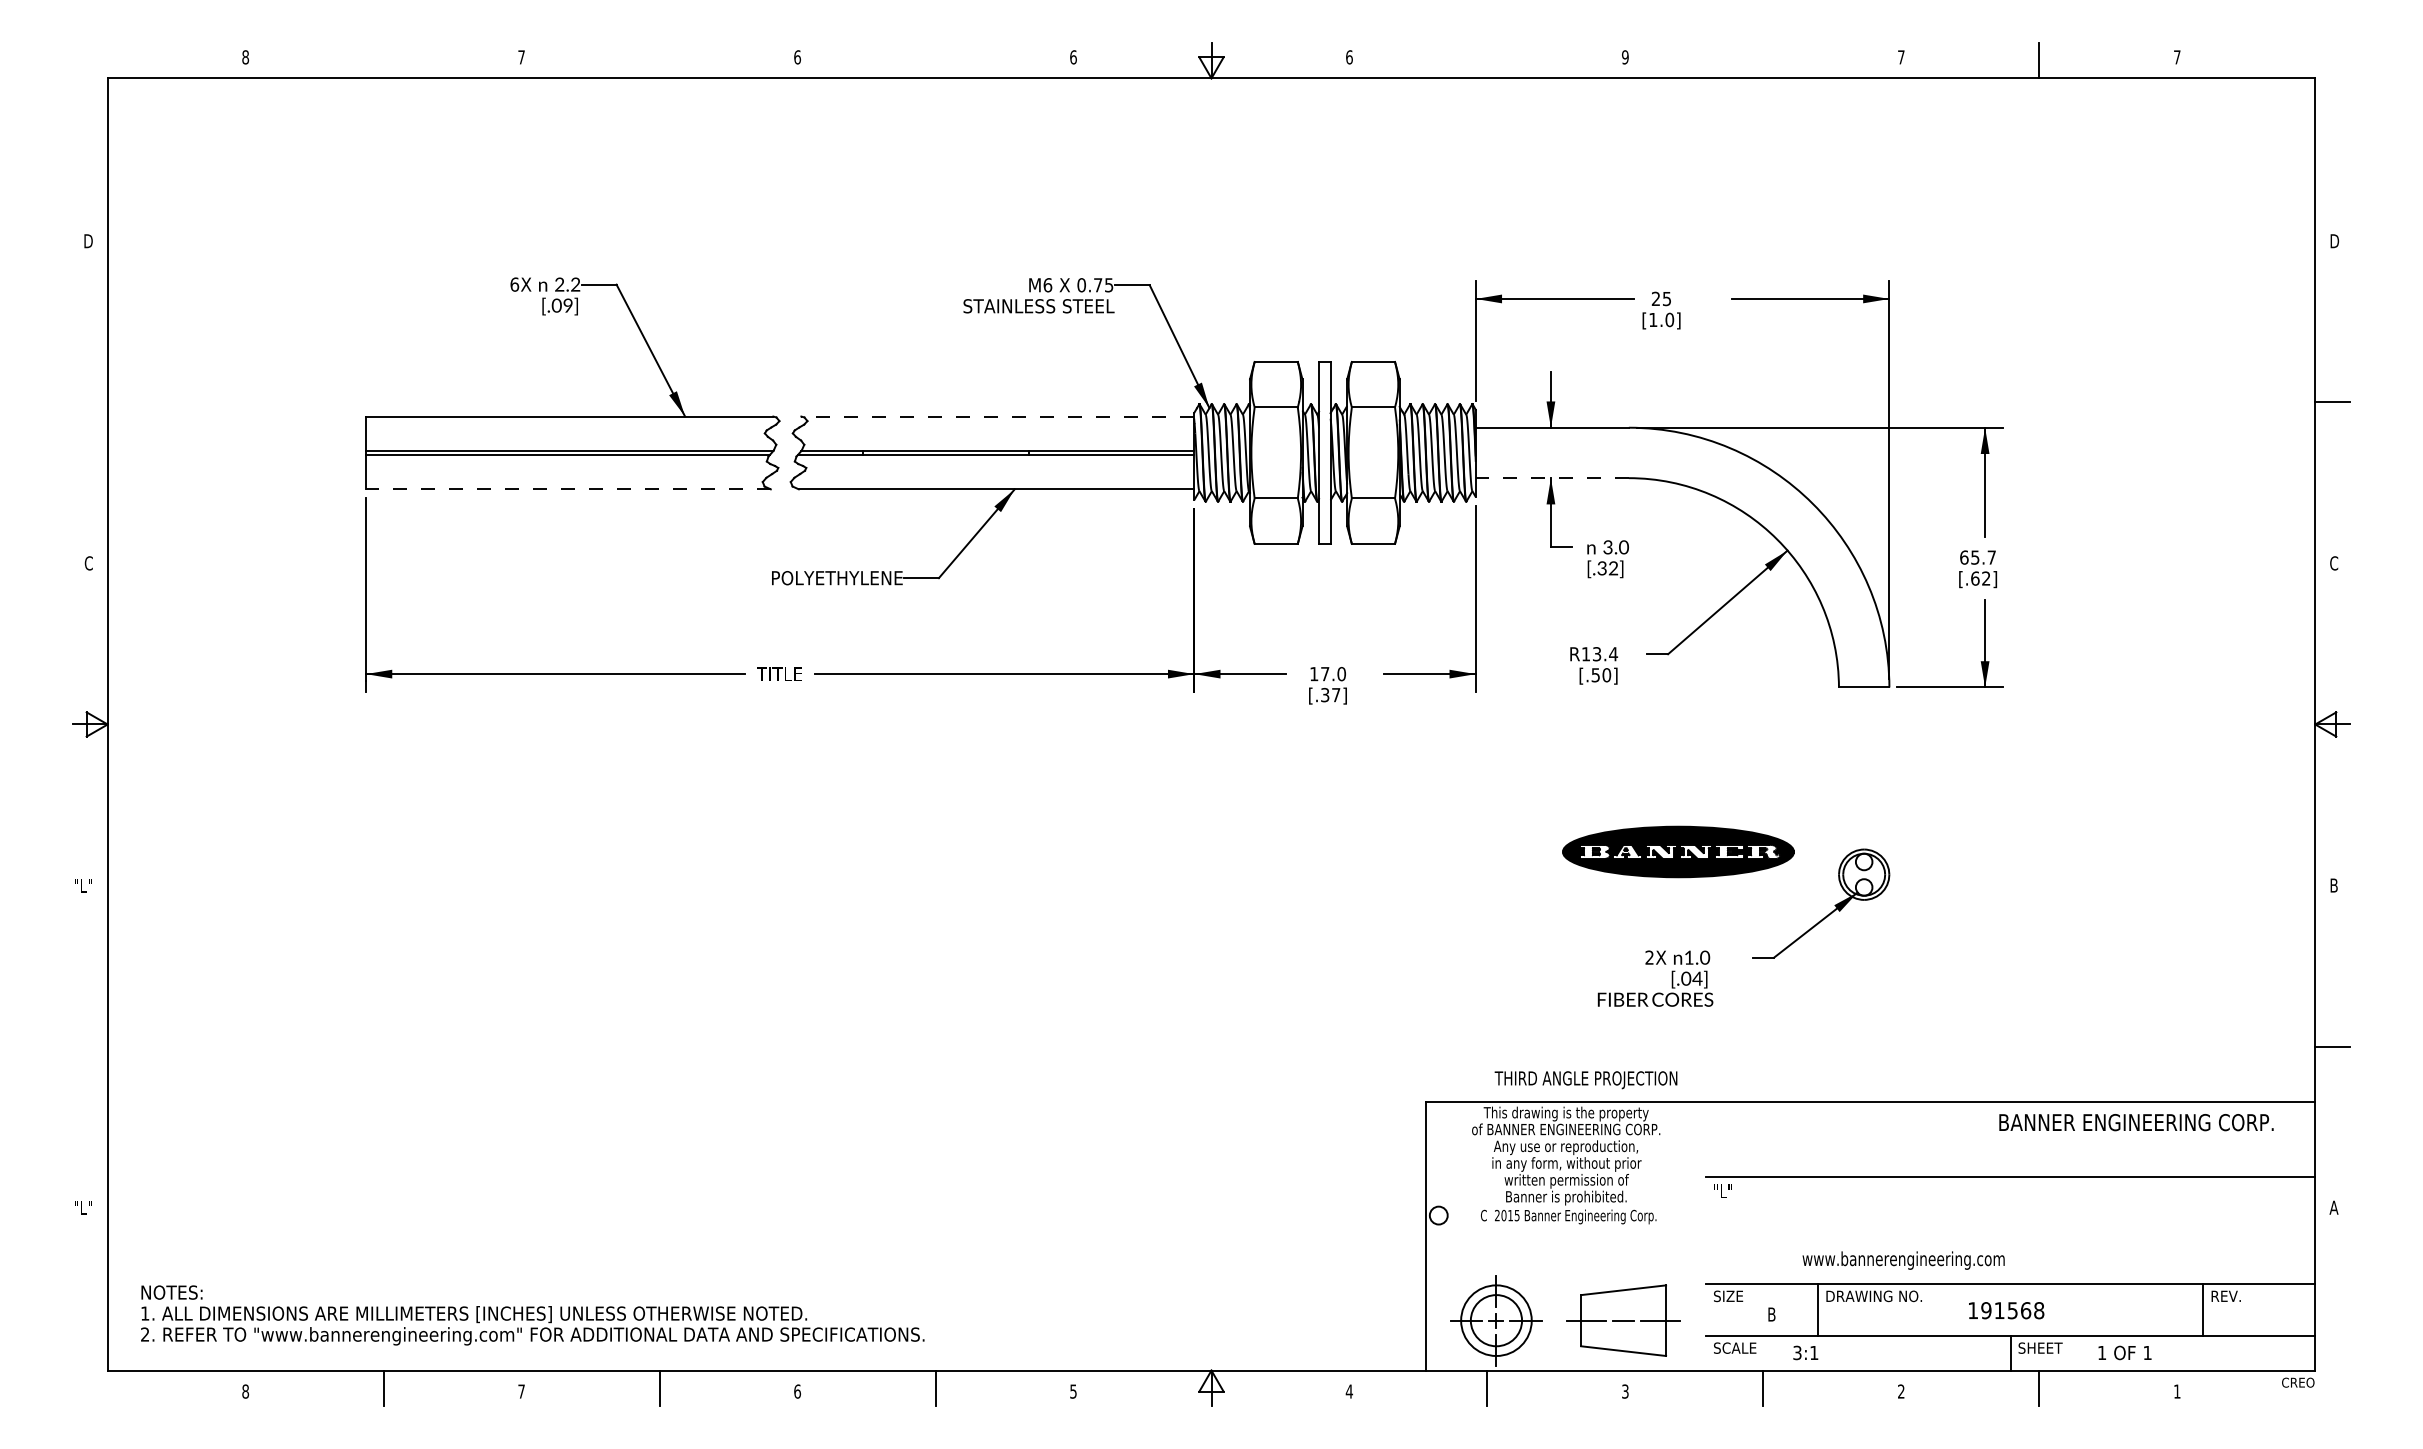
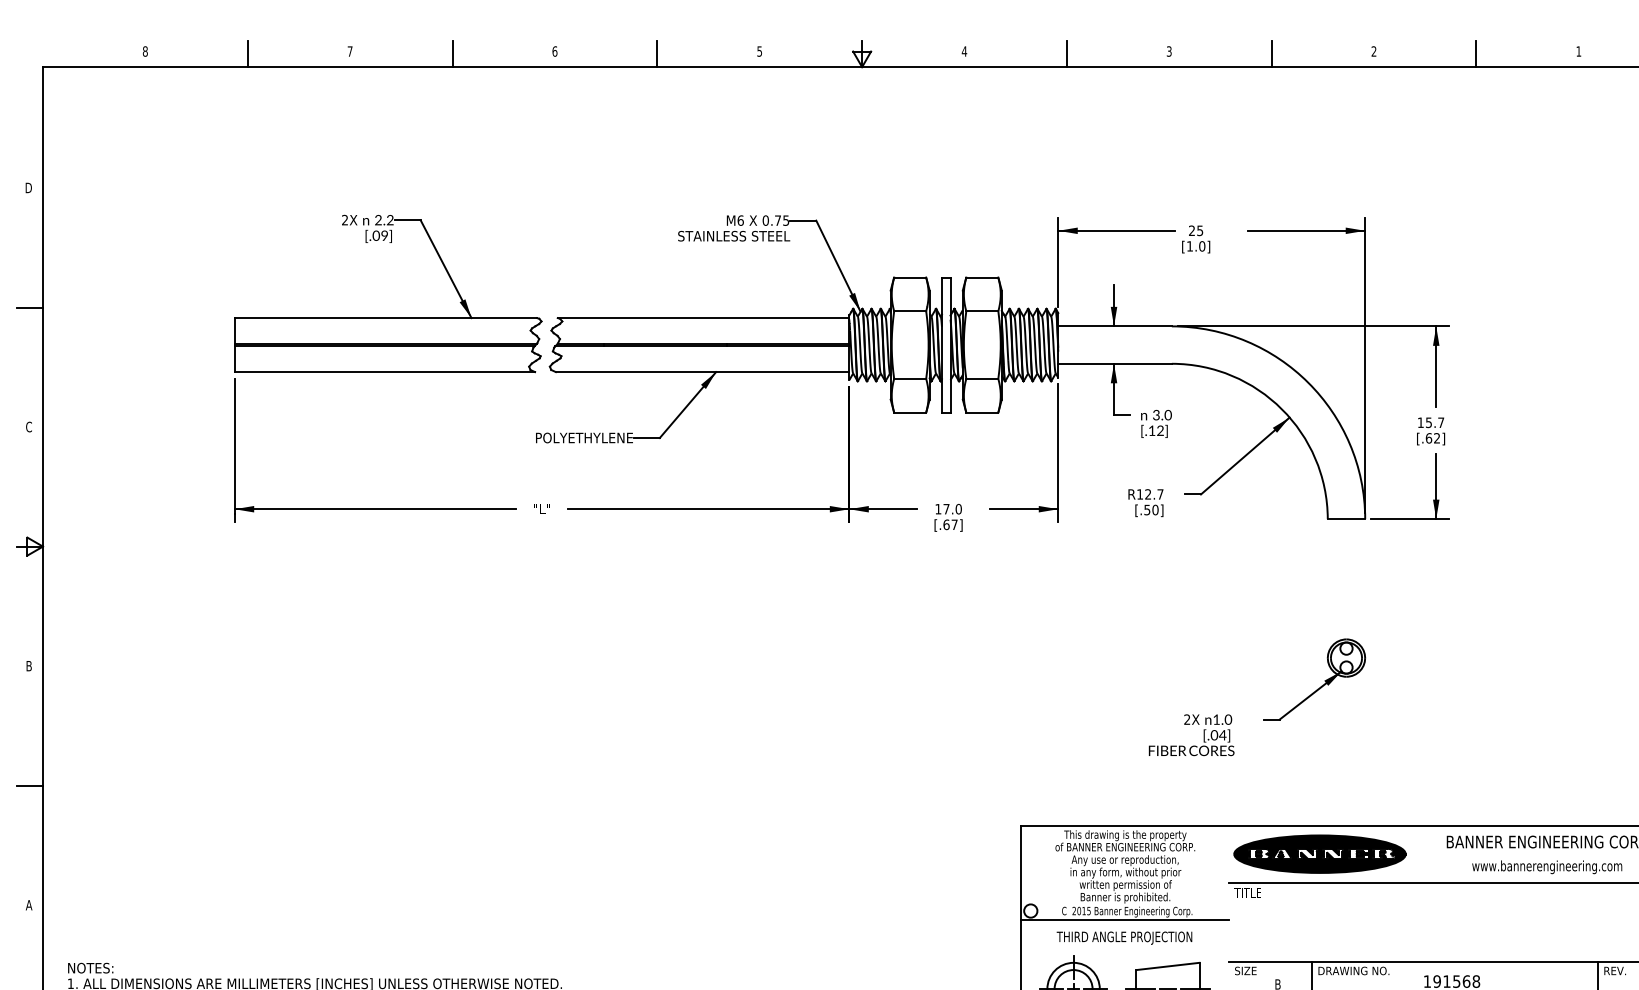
text: (1073, 57) -> (759, 51), 6 -> 5
text: (1349, 57) -> (964, 51), 6 -> 4
text: (1625, 57) -> (1169, 51), 9 -> 3
text: (1901, 57) -> (1374, 51), 7 -> 2
text: (2177, 57) -> (1579, 51), 7 -> 1
line: (383, 60) -> (247, 53), added
line: (659, 60) -> (452, 53), added
line: (935, 60) -> (657, 53), added
line: (1487, 60) -> (1066, 53), added
line: (1763, 60) -> (1271, 53), added
text: (514, 284) -> (344, 220), 6X -> 2X
line: (89, 402) -> (29, 307), added
line: (997, 416) -> (703, 318), dashed -> solid
line: (1552, 478) -> (1115, 364), dashed -> solid
line: (567, 489) -> (384, 372), dashed -> solid
text: (1964, 557) -> (1420, 422), 65.7 -> 15.7
text: (1601, 568) -> (1151, 430), [.32] -> [.12]
text: (1605, 654) -> (1154, 494), R13.4 -> R12.7
text: (779, 673) -> (541, 508), TITLE -> "L"
text: (1325, 694) -> (946, 524), [.37] -> [.67]
part: (1678, 851) -> (1320, 853), moved
text: (83, 885) -> (25, 666), "L" -> B
line: (89, 1046) -> (29, 785), added
text: (1585, 1080) -> (1124, 938), moved
text: (1730, 1190) -> (1247, 892), "L" -> TITLE
text: (84, 1207) -> (25, 905), "L" -> A
line: (1565, 1227) -> (1124, 919), added
text: (1903, 1260) -> (1547, 867), moved

